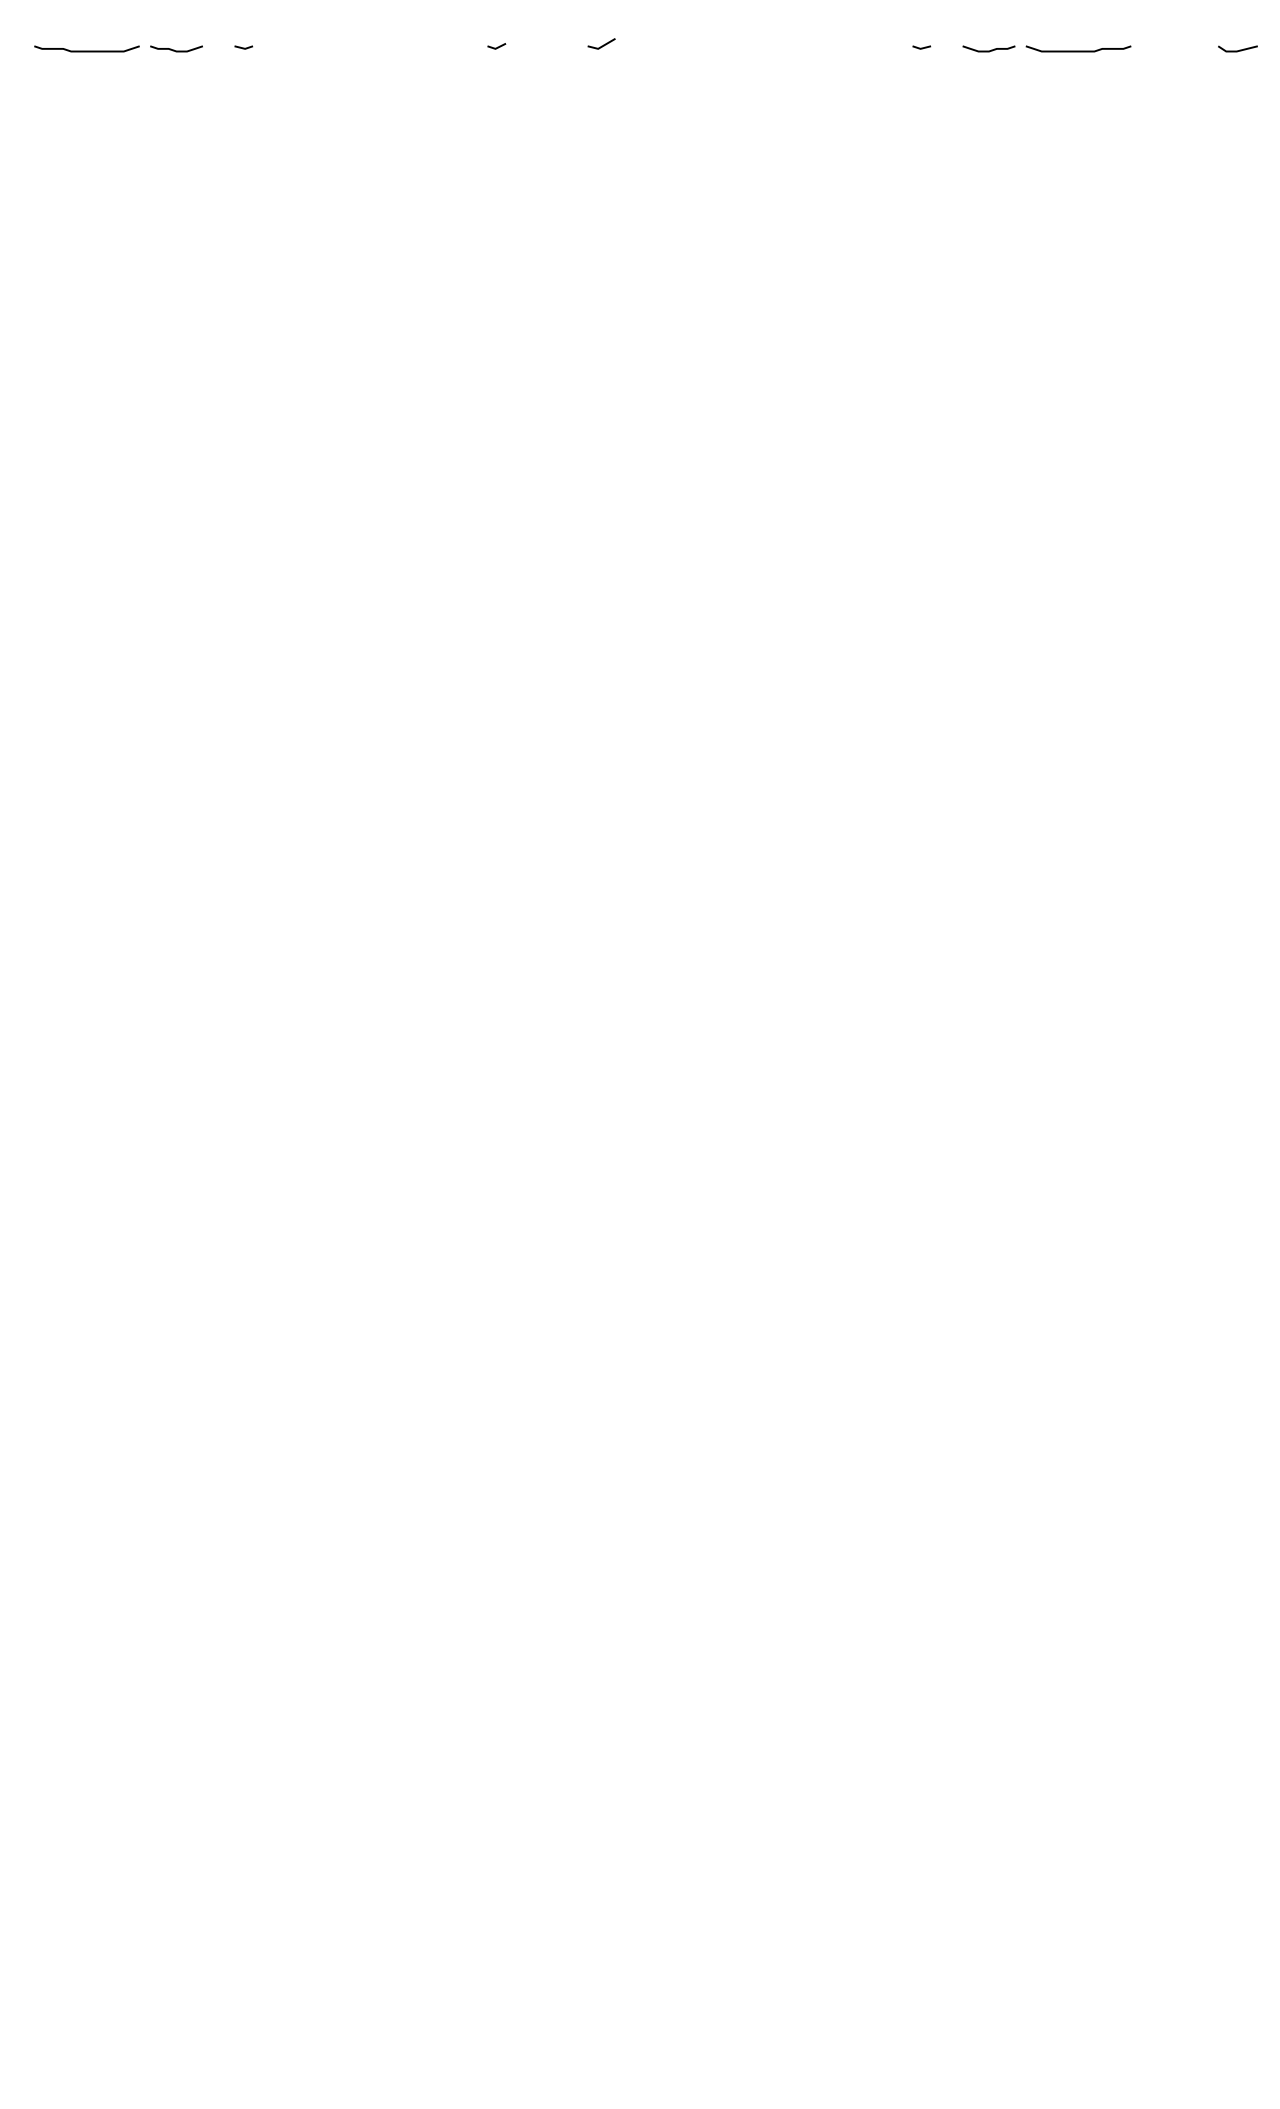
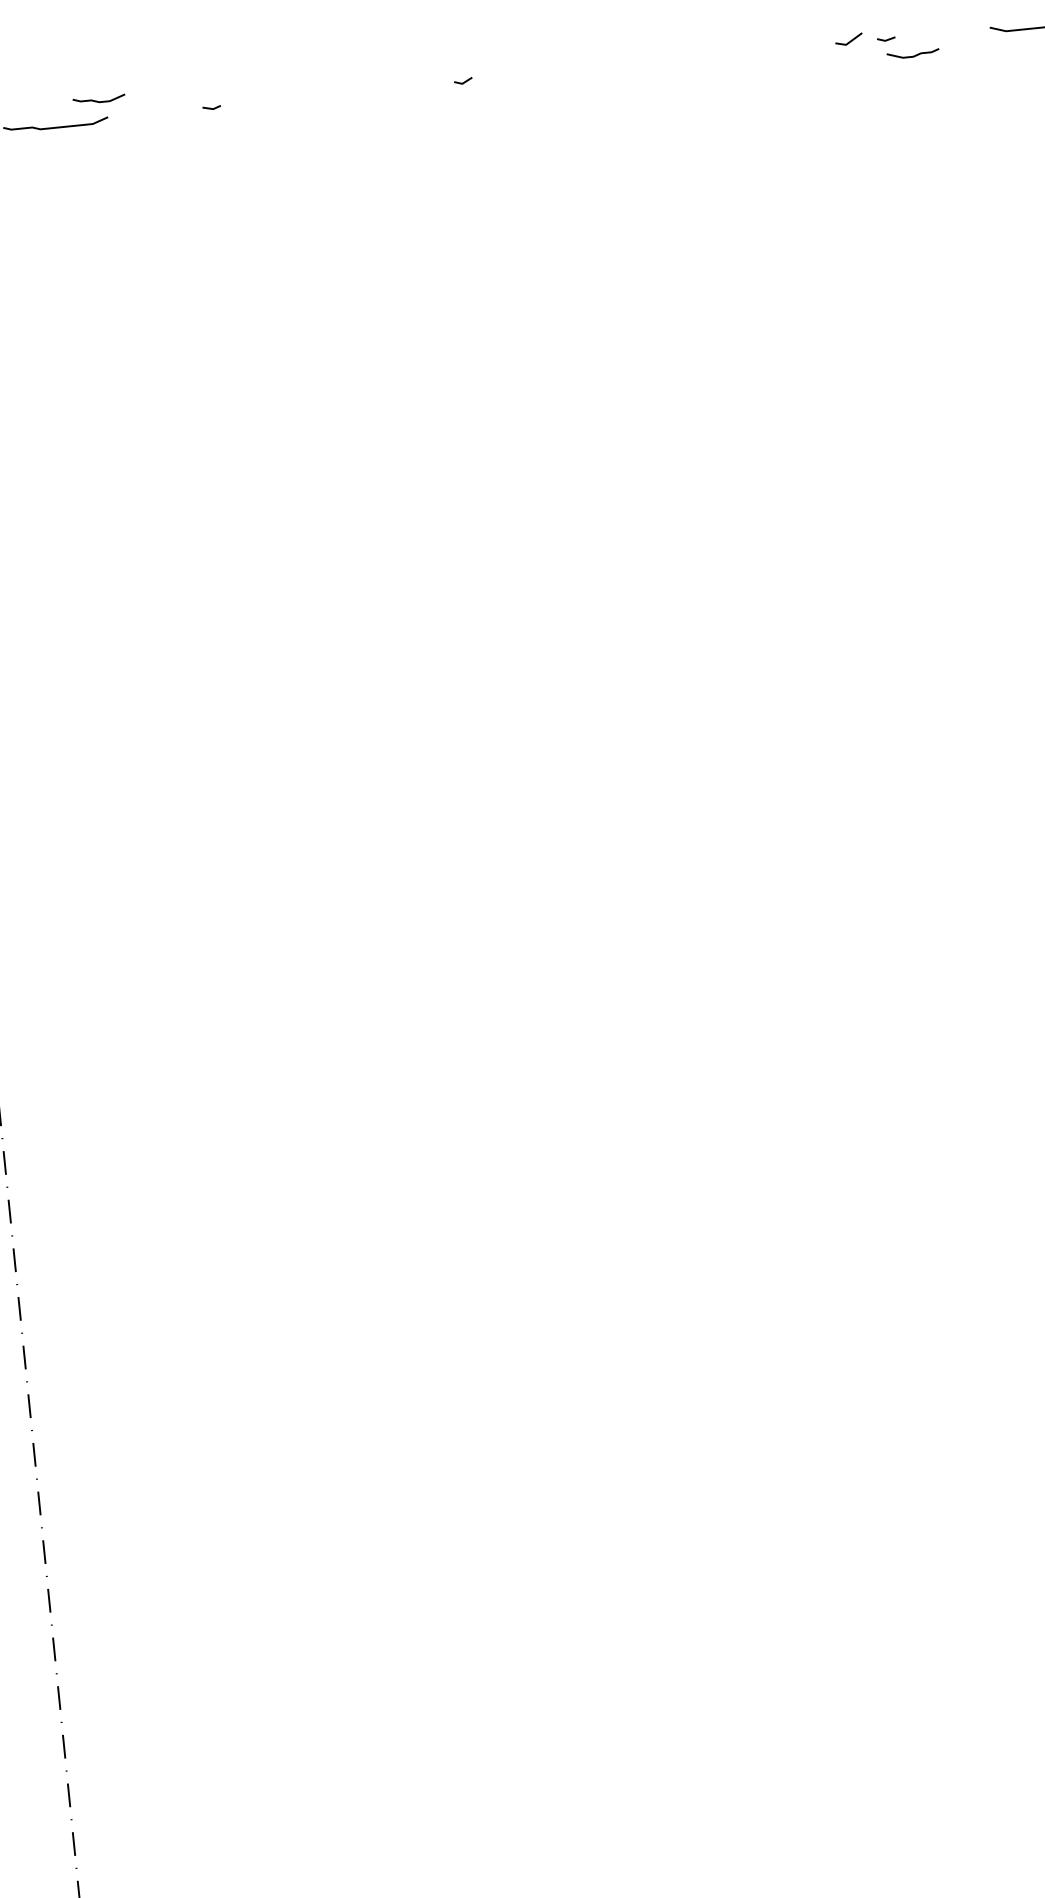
line: (601, 45) -> (849, 41), moved
curve: (176, 50) -> (99, 101), moved
curve: (988, 50) -> (912, 55), moved

